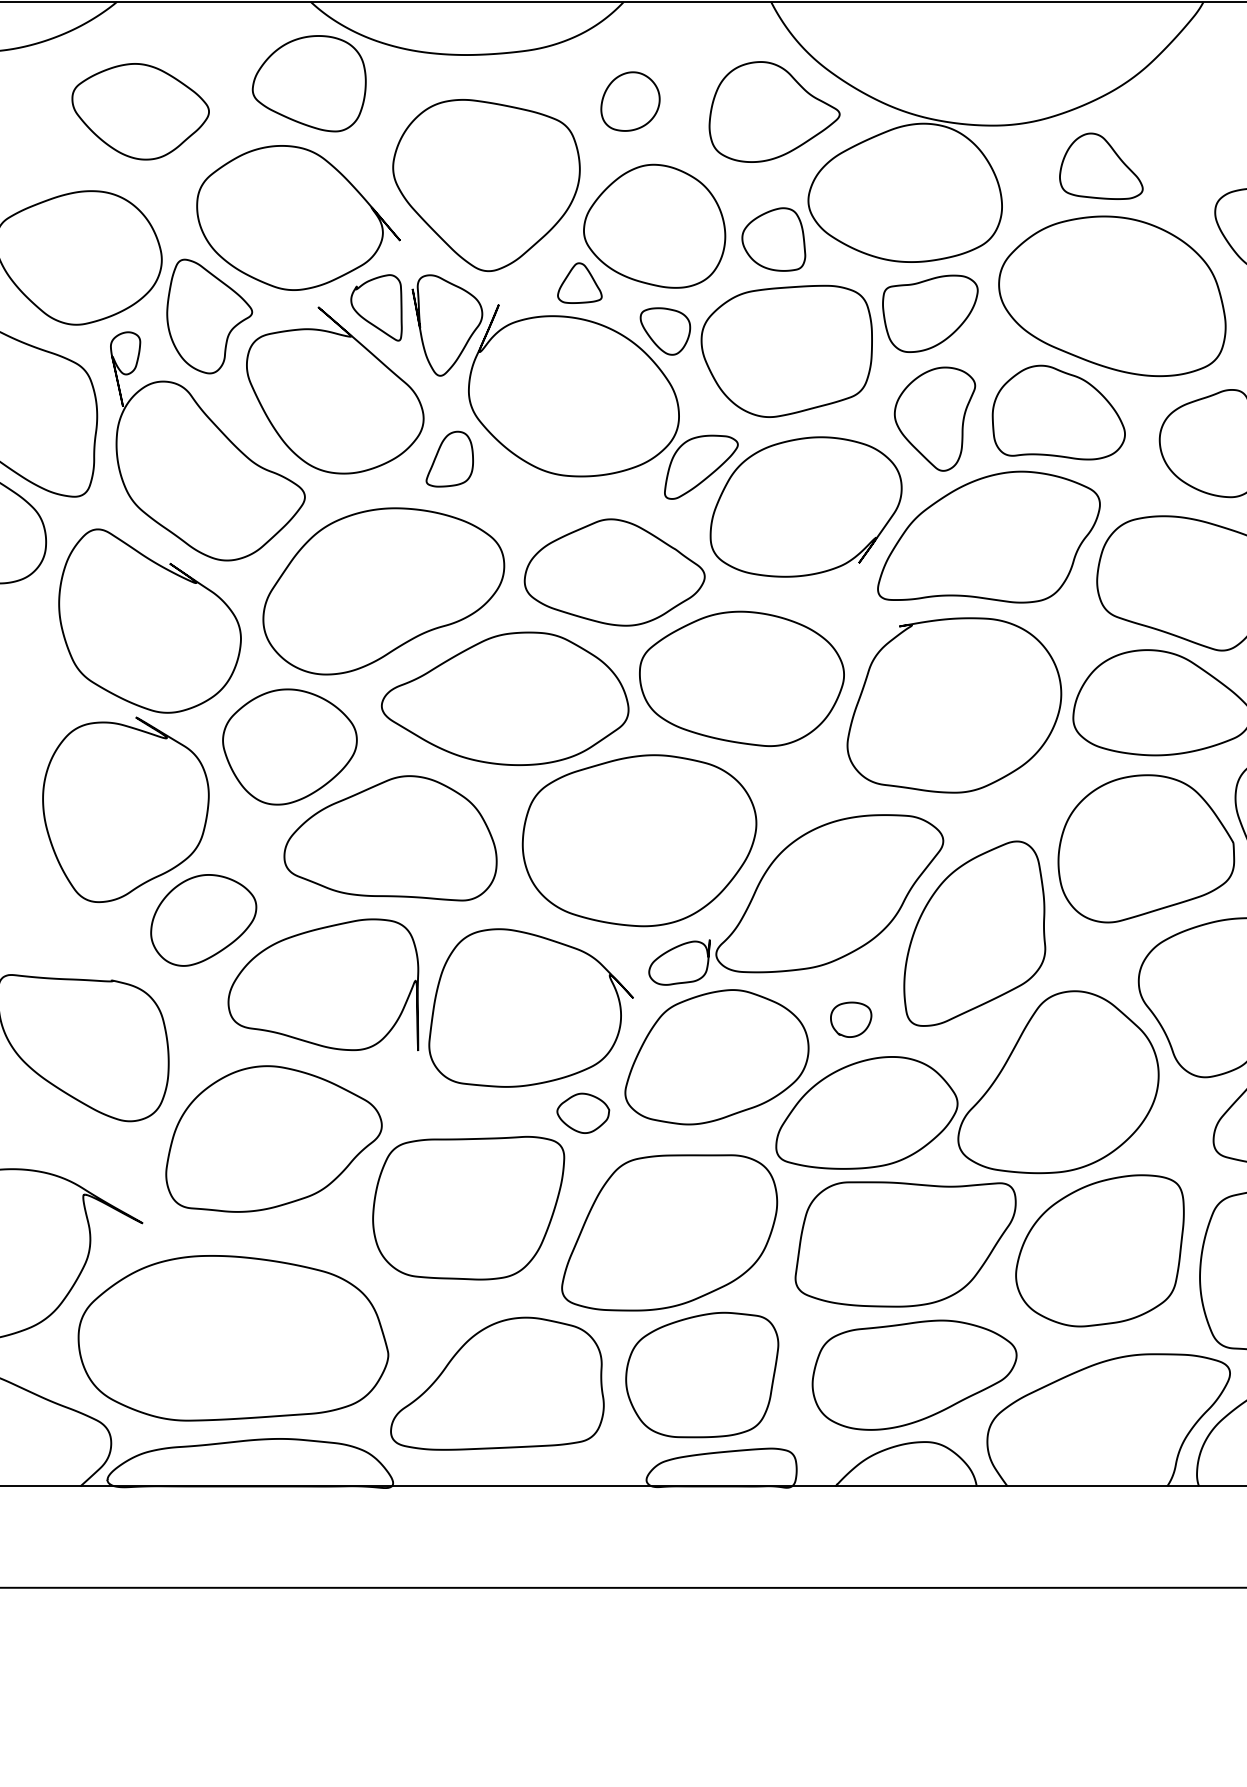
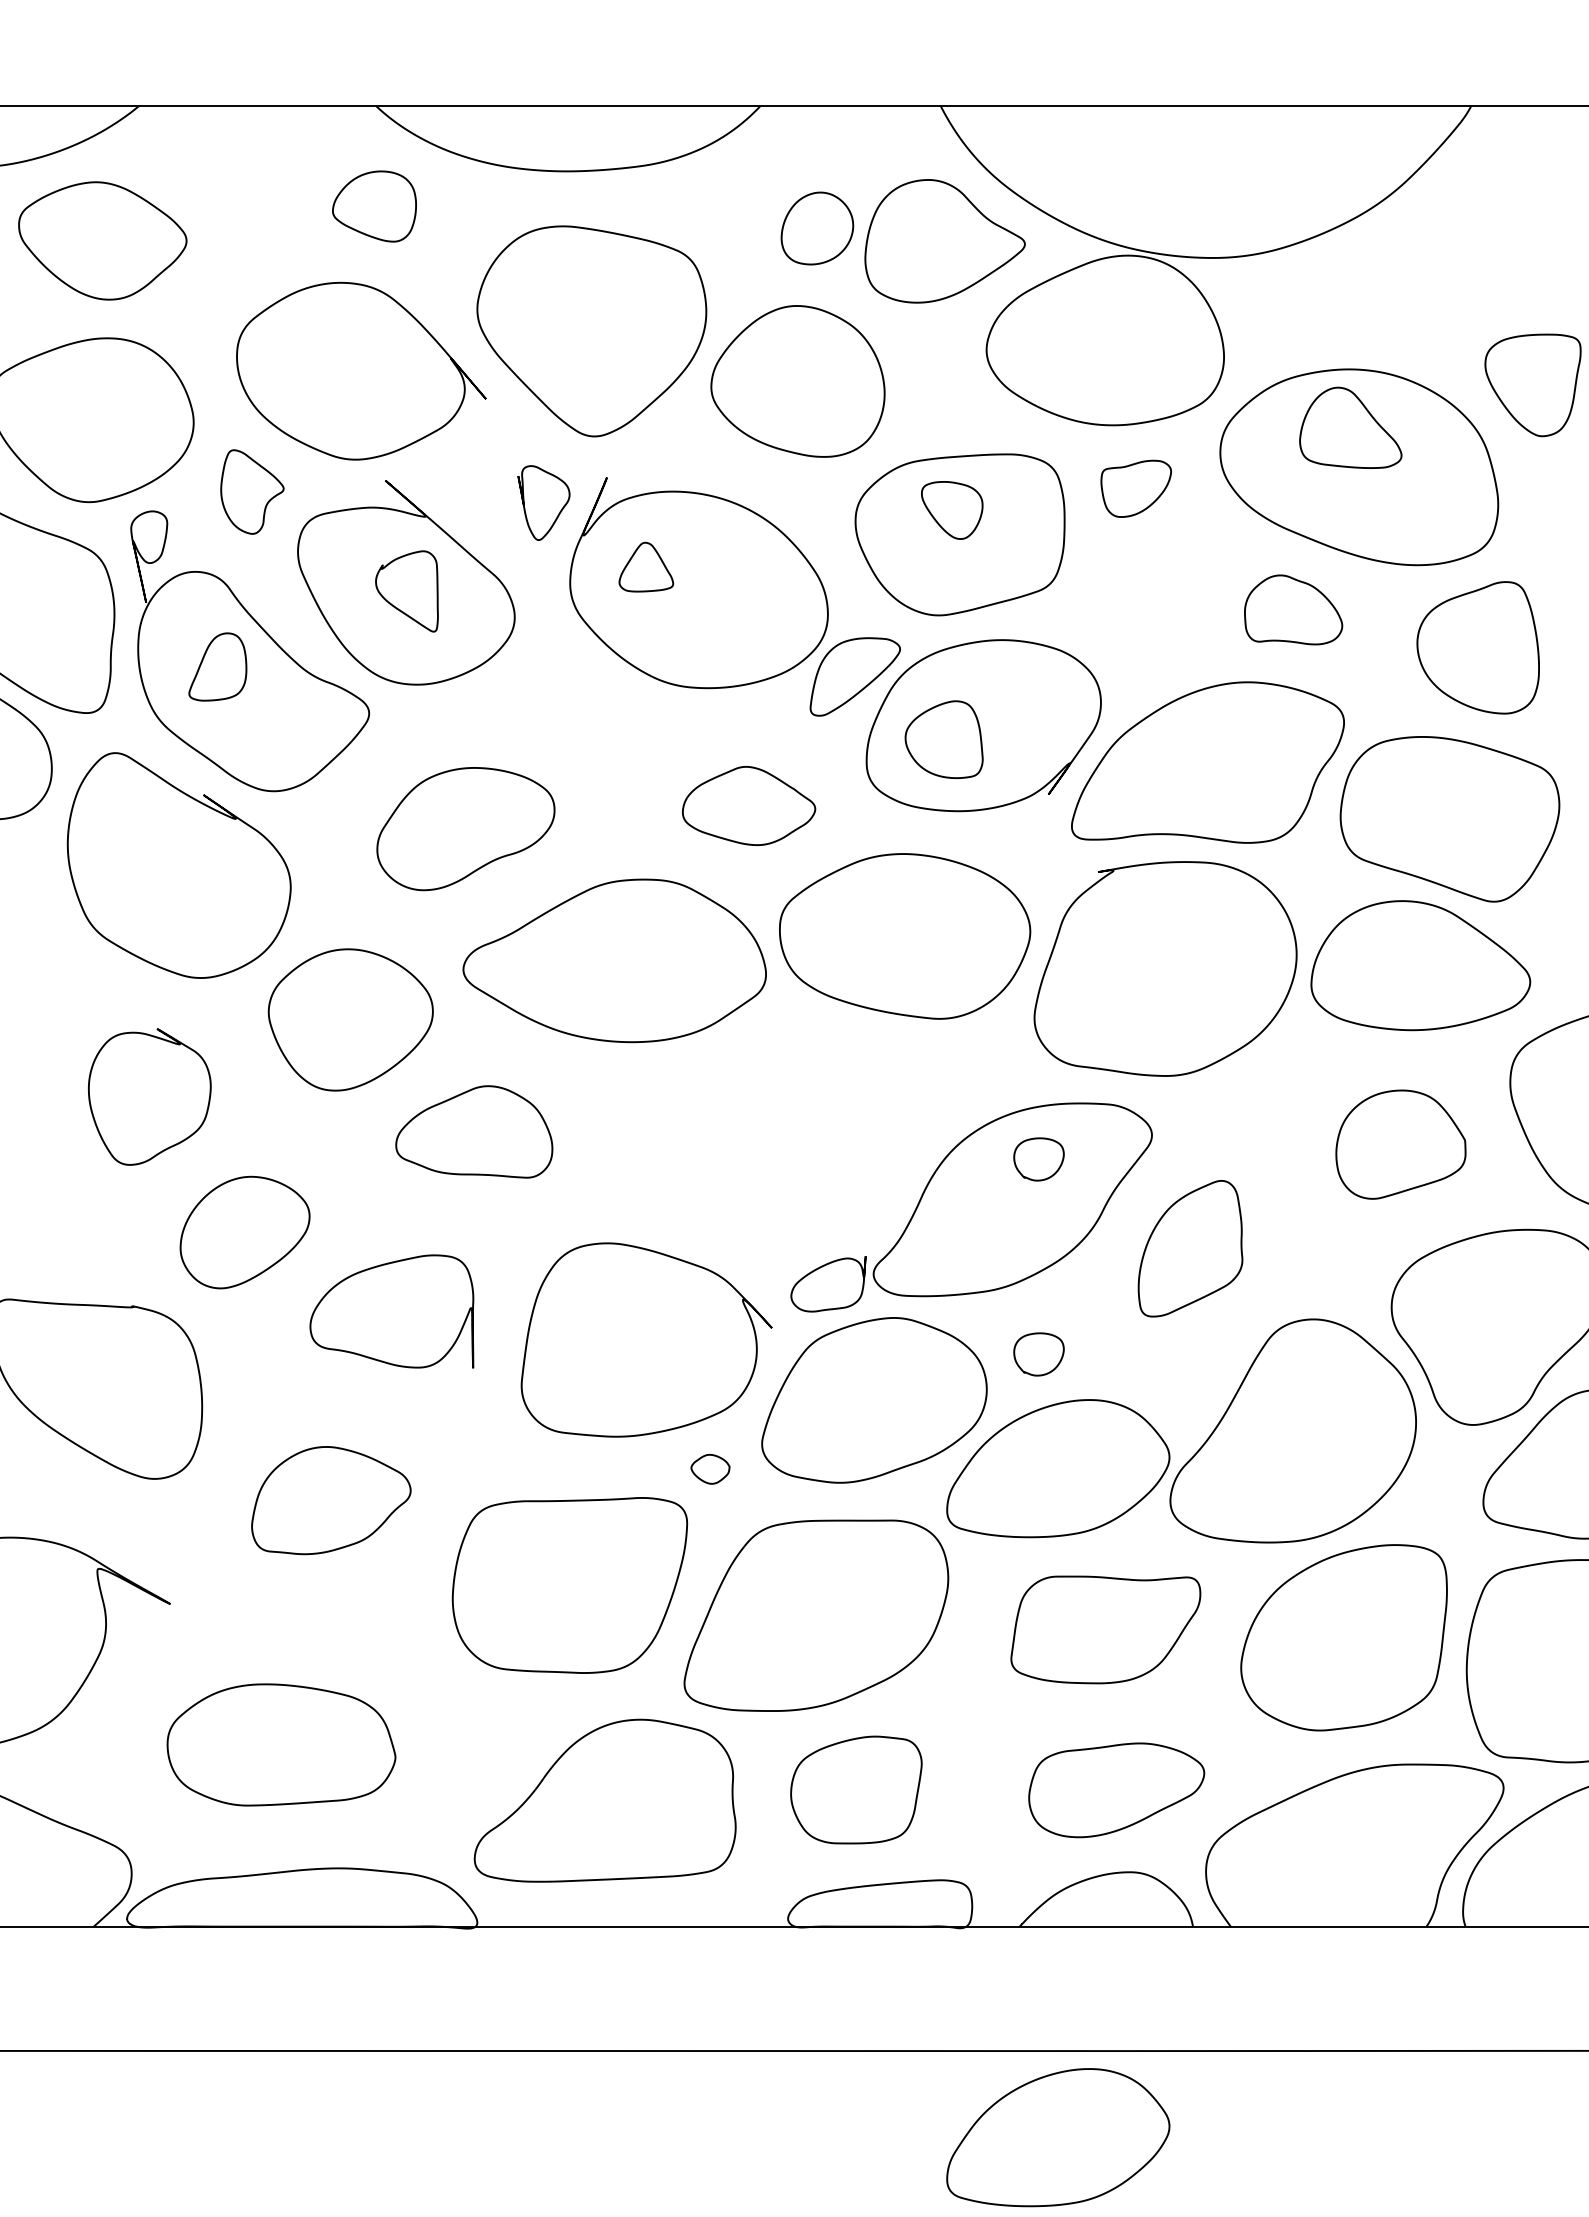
part: (309, 83) -> (374, 206), size x0.6
part: (630, 101) -> (817, 228), moved
part: (140, 111) -> (102, 240), moved
part: (1101, 166) -> (1350, 427), moved
part: (773, 239) -> (943, 739), moved
part: (580, 282) -> (646, 566), moved
part: (376, 307) -> (406, 591), moved
part: (930, 313) -> (1136, 488), size x0.6
part: (209, 316) -> (252, 491), size x0.6
part: (447, 325) -> (543, 502), size x0.6
part: (665, 331) -> (952, 510), moved
part: (1058, 412) -> (1293, 609), size x0.6
part: (934, 418) -> (1141, 617), removed
part: (449, 458) -> (217, 666), moved
part: (614, 572) -> (748, 805), size x0.6
part: (383, 590) -> (465, 828), size x0.6
part: (125, 809) -> (149, 1096), size x0.6
part: (390, 837) -> (474, 1131), size x0.6
part: (639, 840) -> (779, 1134), removed
part: (1145, 848) -> (1400, 1144), size x0.6
part: (850, 860) -> (1038, 1159), added
part: (974, 933) -> (1190, 1248), size x0.6
part: (323, 984) -> (391, 1311), size x0.7
part: (583, 1113) -> (710, 1469), size x0.6
part: (274, 1138) -> (331, 1500), size x0.6
part: (905, 1244) -> (1105, 1629), size x0.7
part: (233, 1337) -> (281, 1744), size x0.6
part: (702, 1374) -> (856, 1789), size x0.7
part: (914, 1375) -> (1116, 1790), size x0.7
part: (867, 1658) -> (1058, 2137), added

